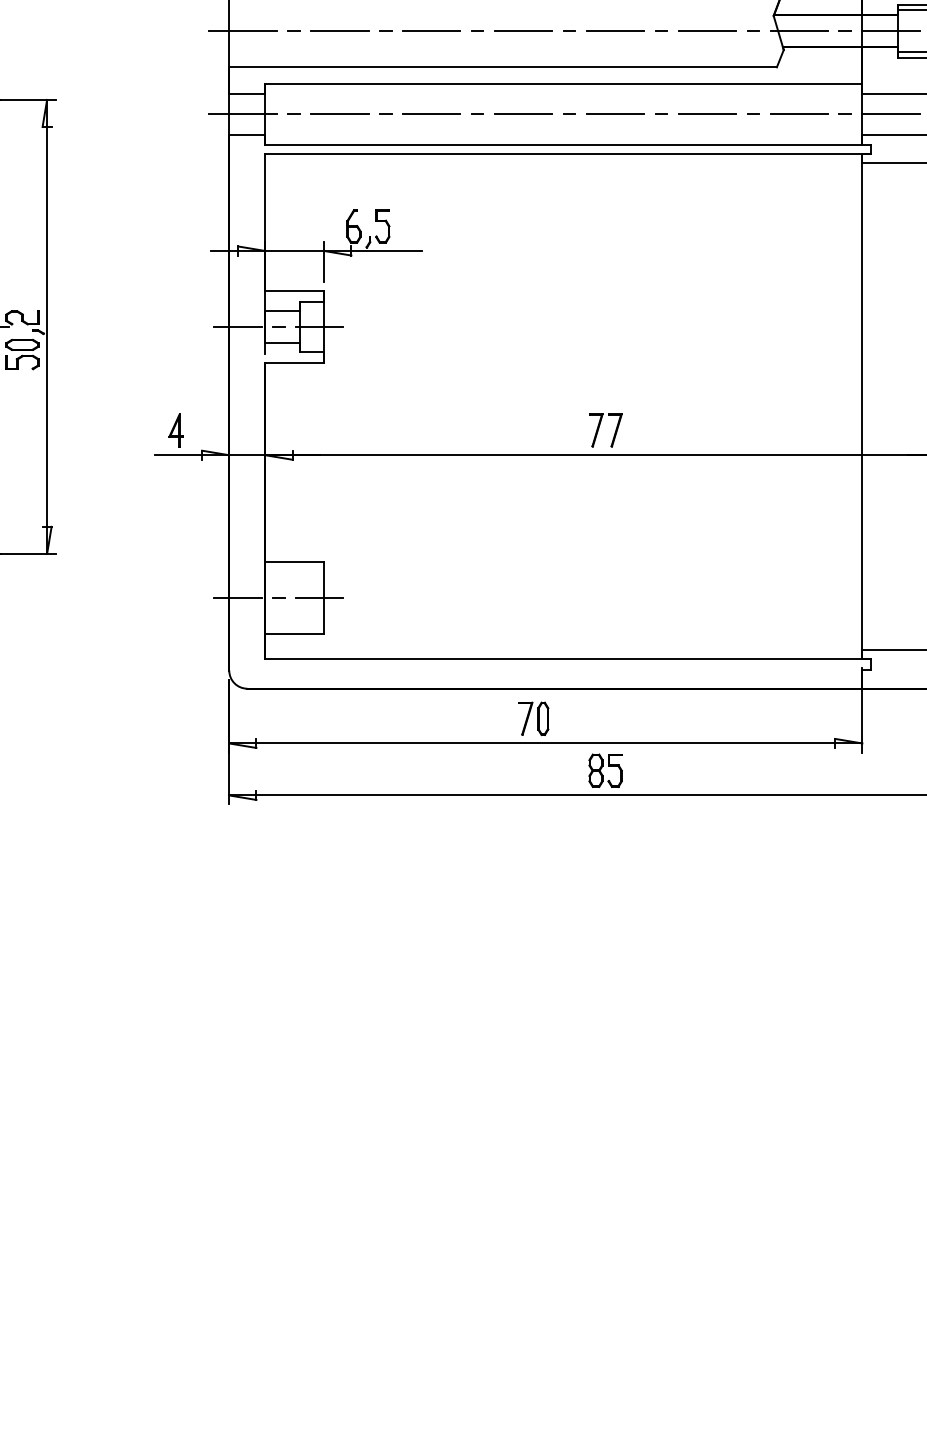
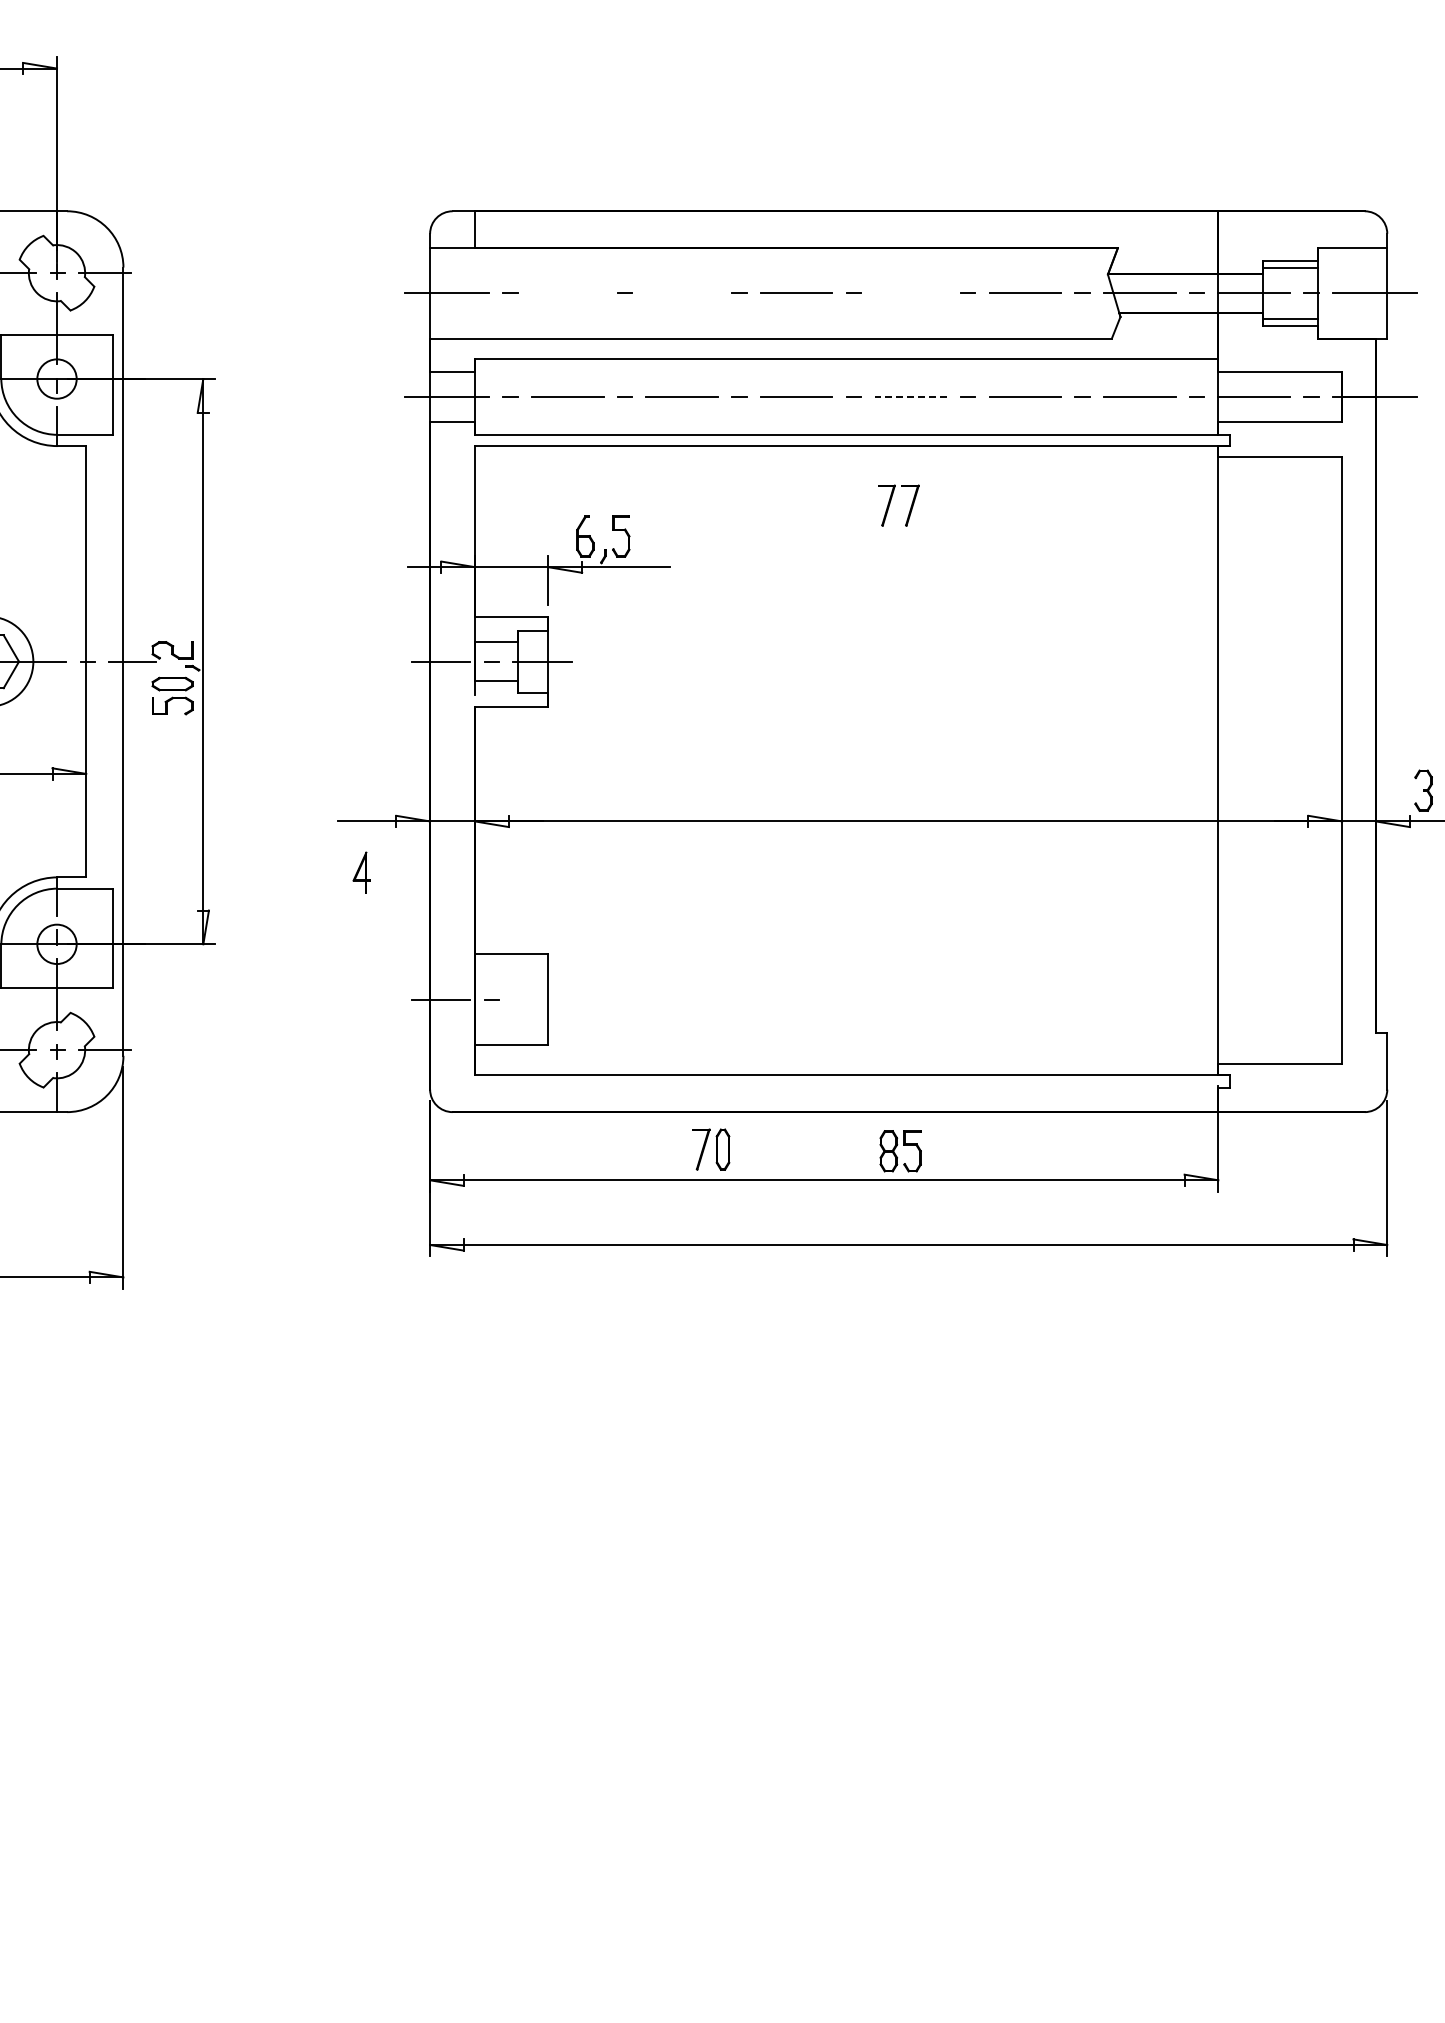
line: (431, 30) -> (681, 292), removed
line: (339, 31) -> (567, 293), removed
line: (615, 31) -> (910, 293), removed
line: (615, 114) -> (910, 397), solid -> dashed
part: (599, 429) -> (890, 504), moved
part: (175, 430) -> (361, 872), moved
line: (319, 598) -> (542, 999), removed
part: (533, 718) -> (711, 1149), moved
part: (605, 770) -> (900, 1151), moved

